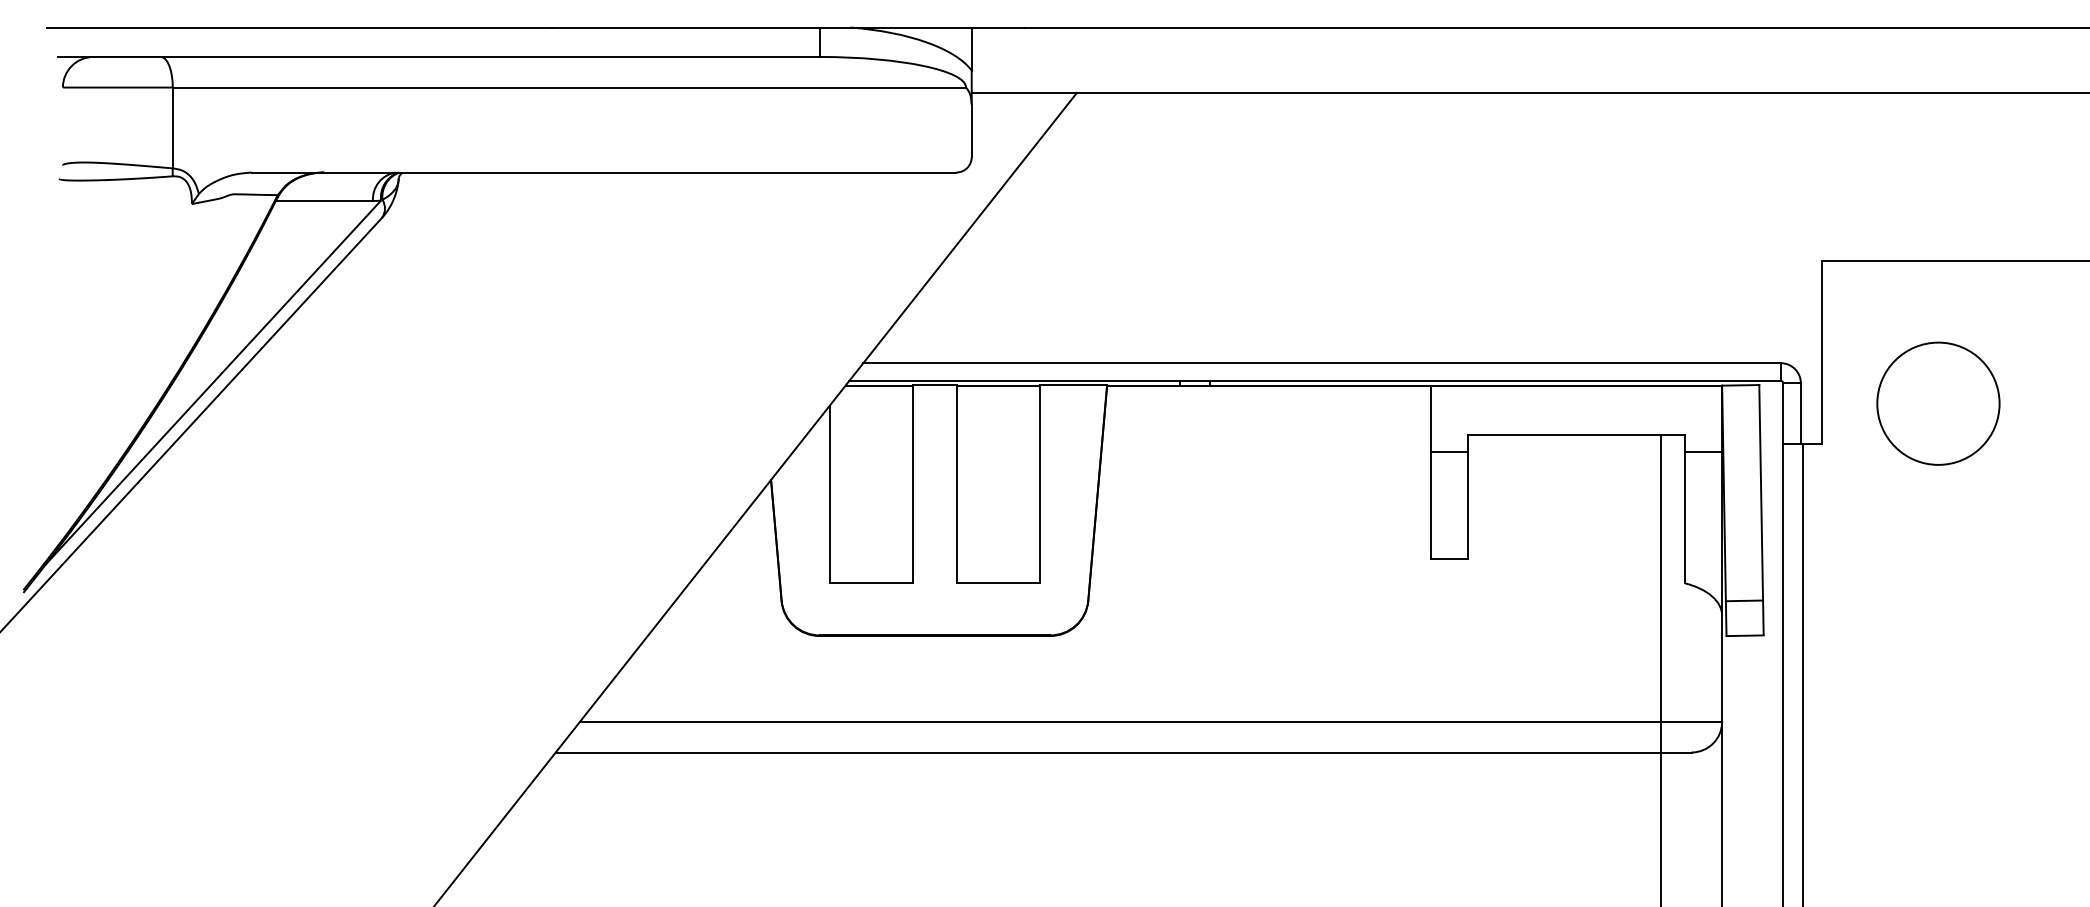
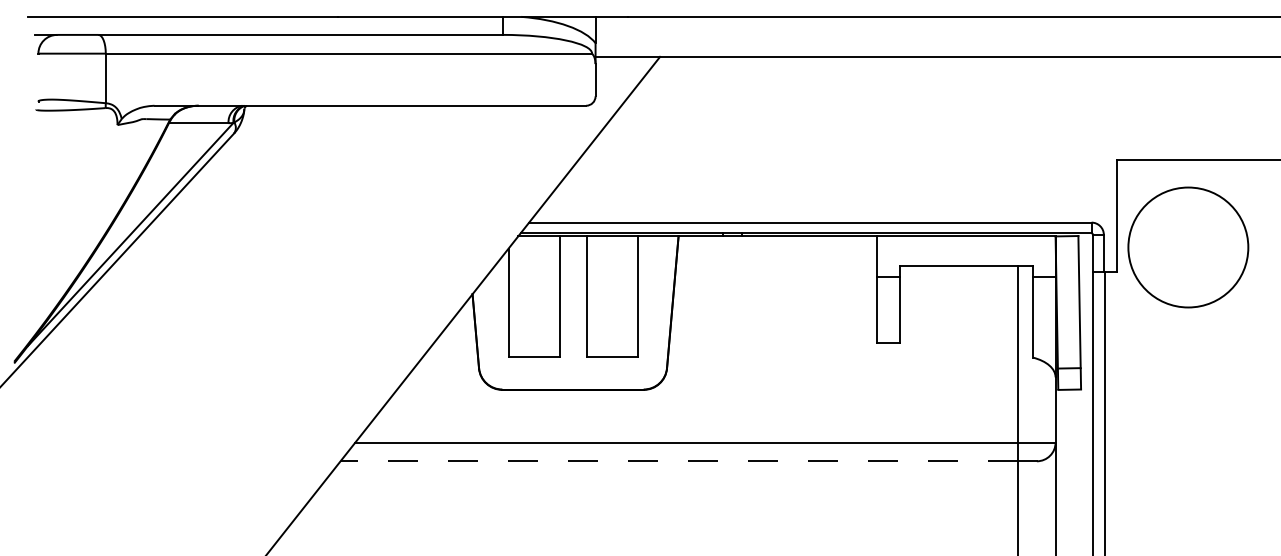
circle: (1937, 403) -> (1187, 247), size x1.6
line: (1108, 752) -> (679, 461), solid -> dashed

